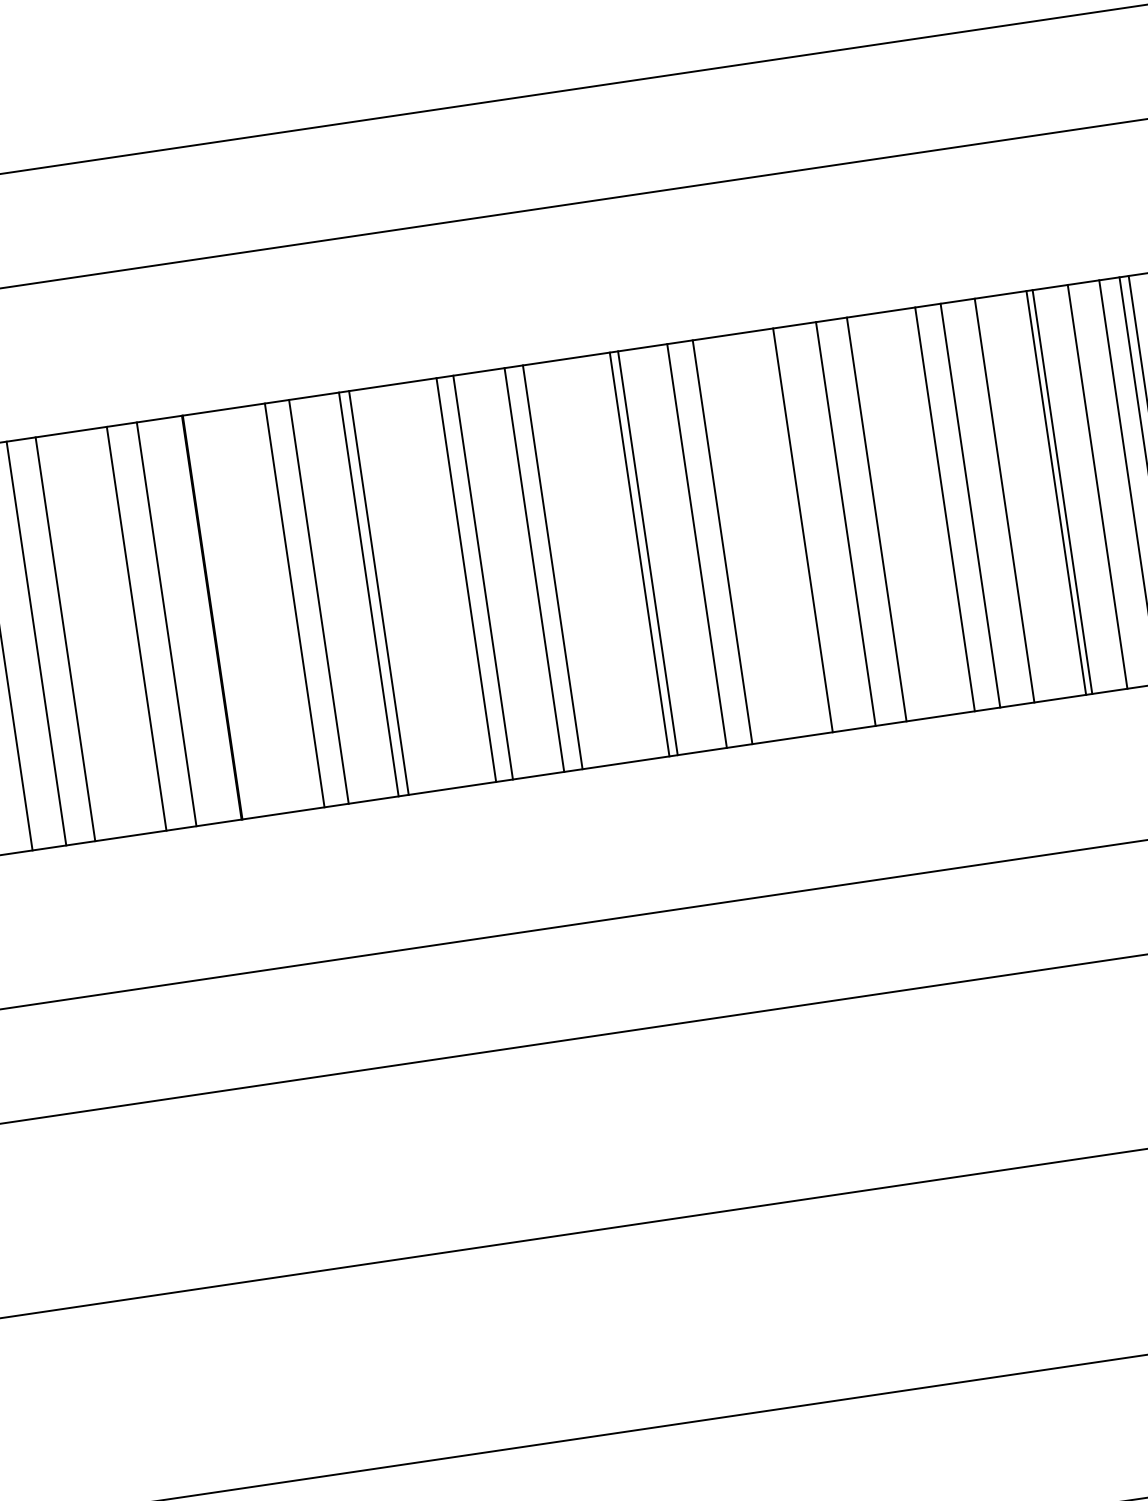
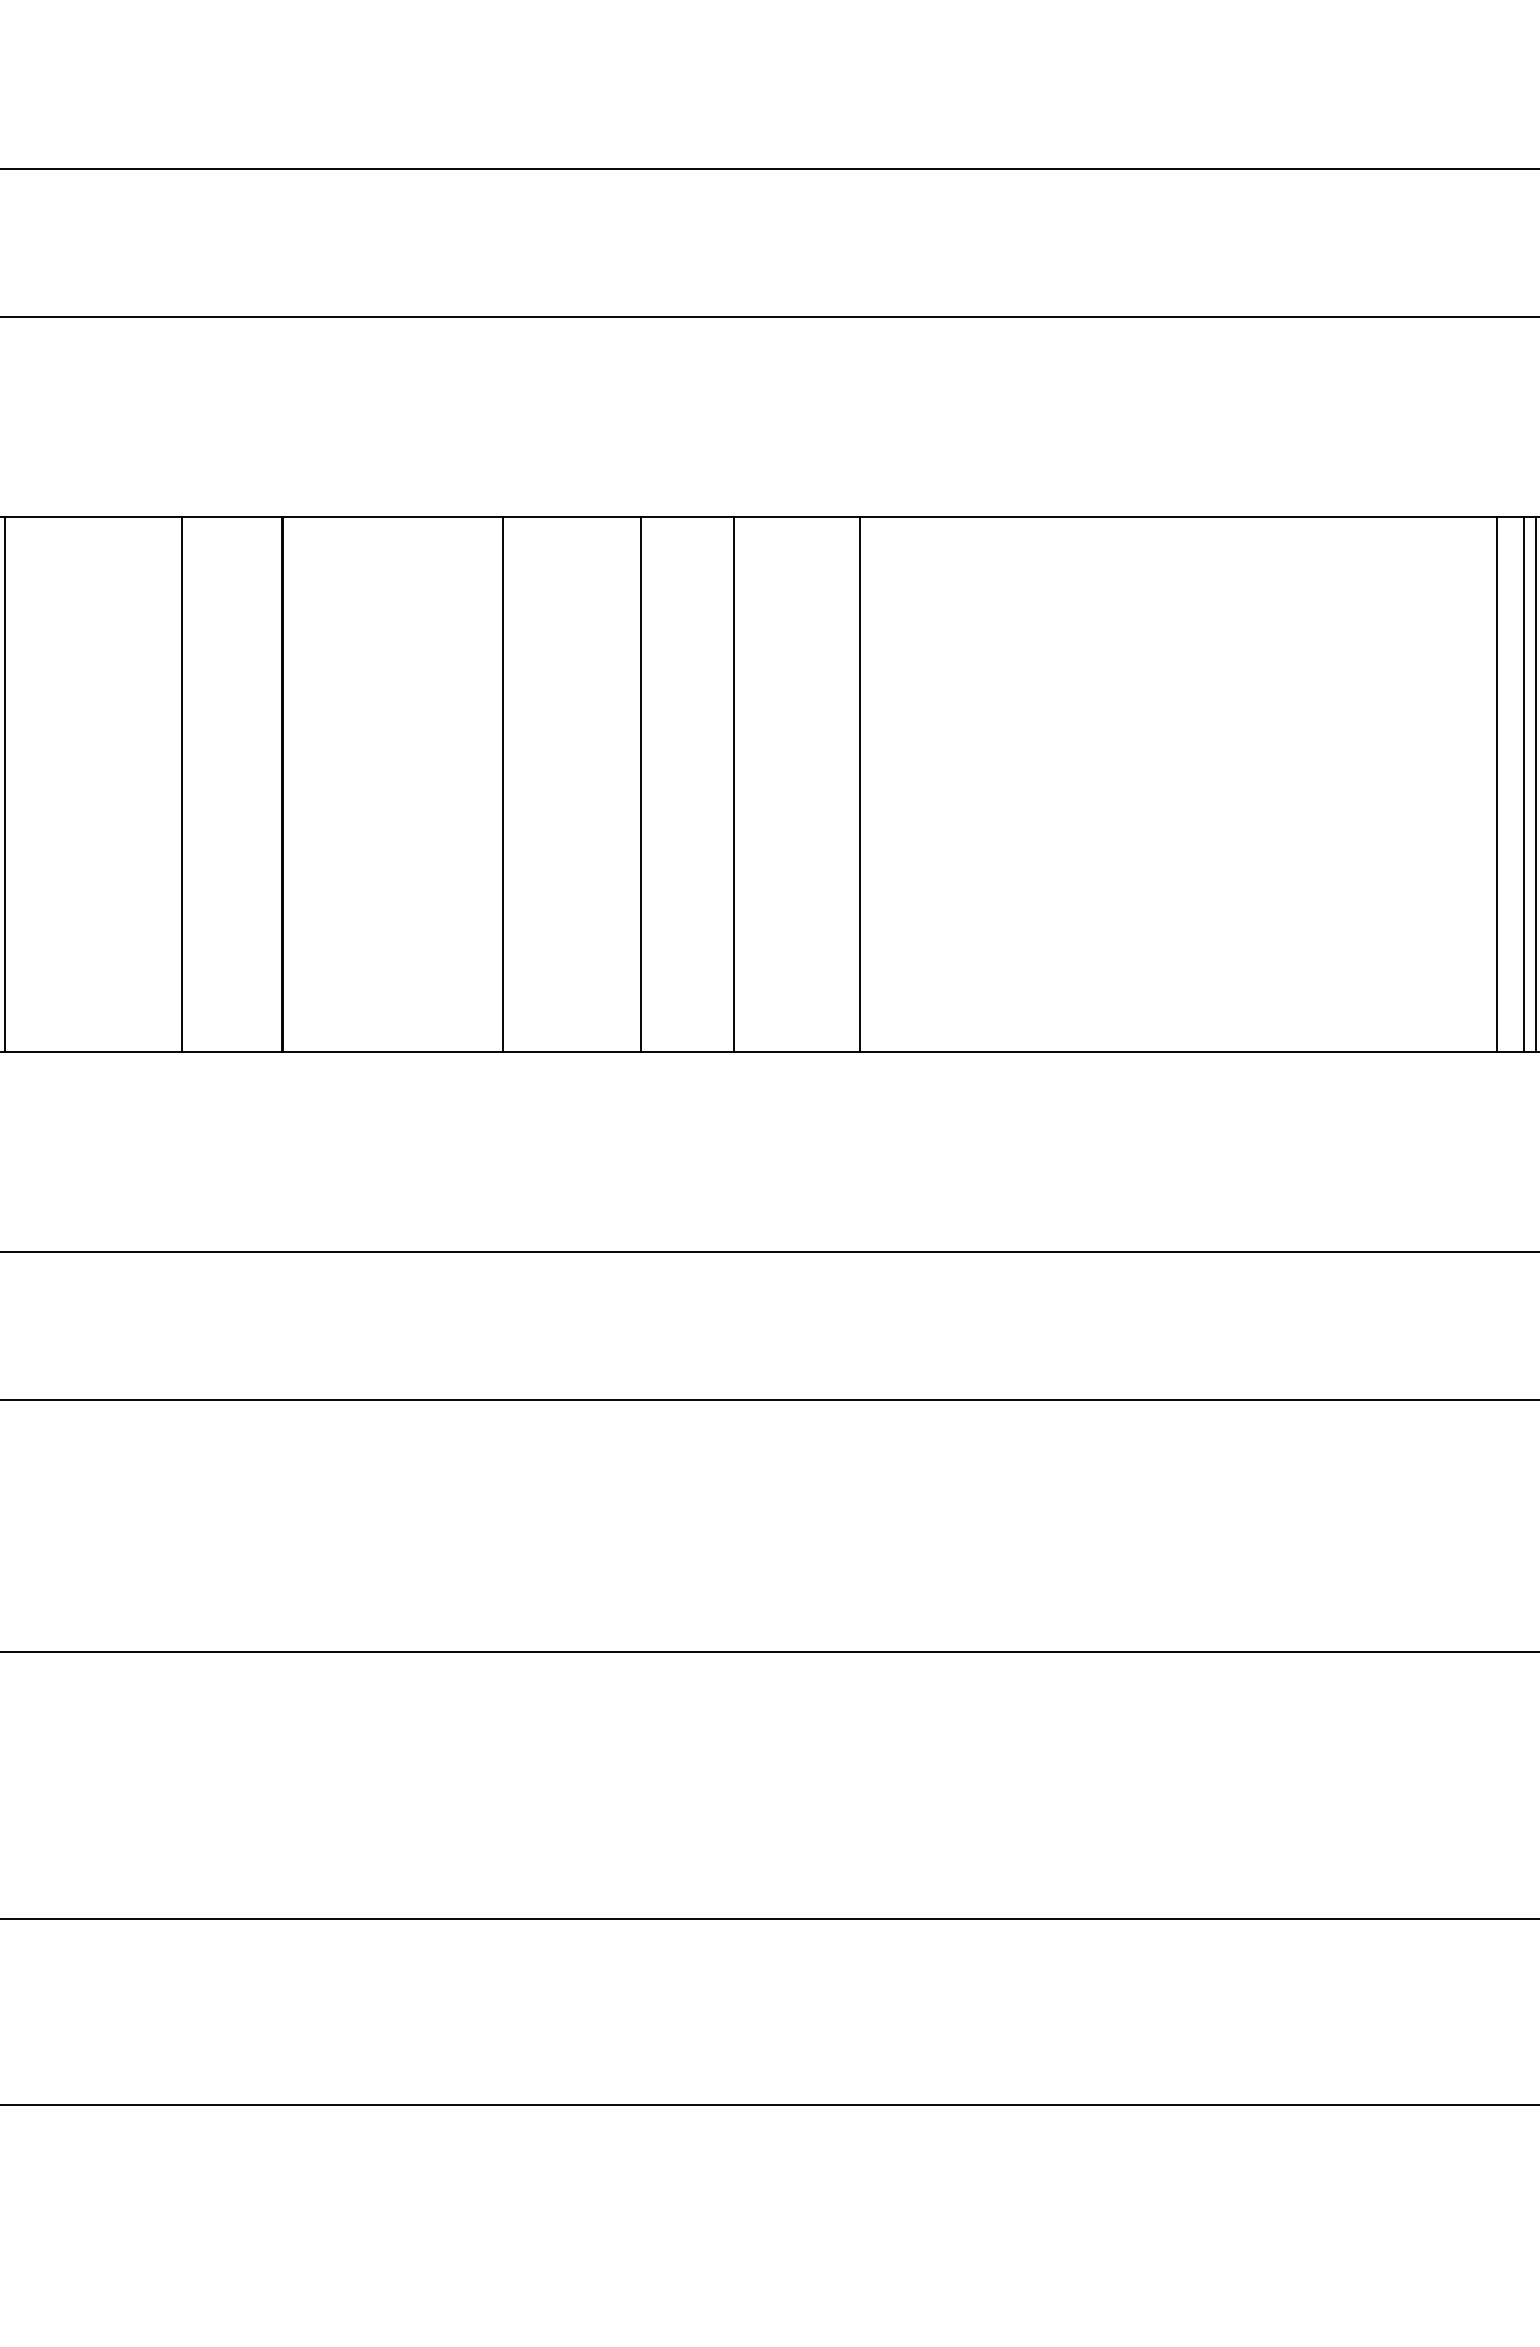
line: (1097, 486) -> (1455, 783), removed
line: (1062, 491) -> (1408, 783), removed
line: (1056, 492) -> (1400, 783), removed
line: (1004, 499) -> (1332, 783), removed
line: (969, 505) -> (1286, 783), removed
line: (945, 508) -> (1253, 783), removed
line: (876, 518) -> (1162, 783), removed
line: (845, 523) -> (1121, 783), removed
line: (803, 529) -> (1065, 783), removed
line: (722, 541) -> (958, 783), removed
line: (696, 545) -> (924, 783), removed
line: (639, 553) -> (848, 783), removed
line: (534, 569) -> (709, 783), removed
line: (466, 579) -> (619, 783), removed
line: (368, 593) -> (489, 783), removed
line: (318, 601) -> (423, 783), removed
line: (294, 604) -> (391, 783), removed
line: (166, 623) -> (221, 783), removed
line: (65, 638) -> (87, 783), removed
line: (36, 642) -> (49, 783), removed

